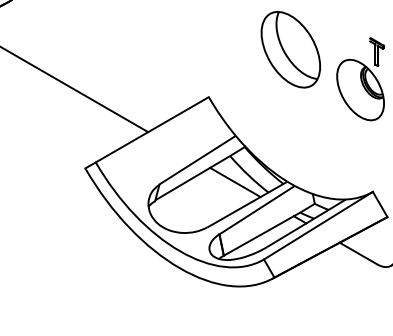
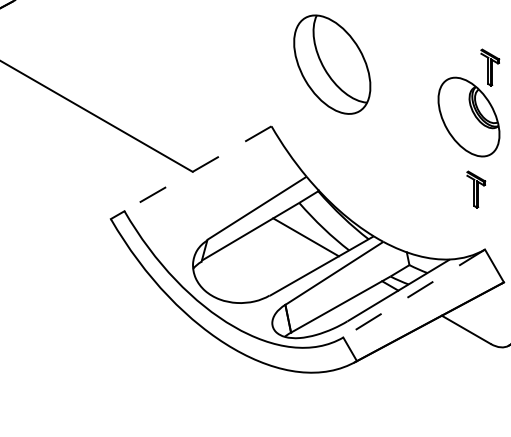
part: (291, 49) -> (332, 64), moved
line: (152, 129) -> (198, 168), solid -> dashed
part: (366, 145) -> (476, 189), added
line: (317, 225) -> (413, 293), solid -> dashed

